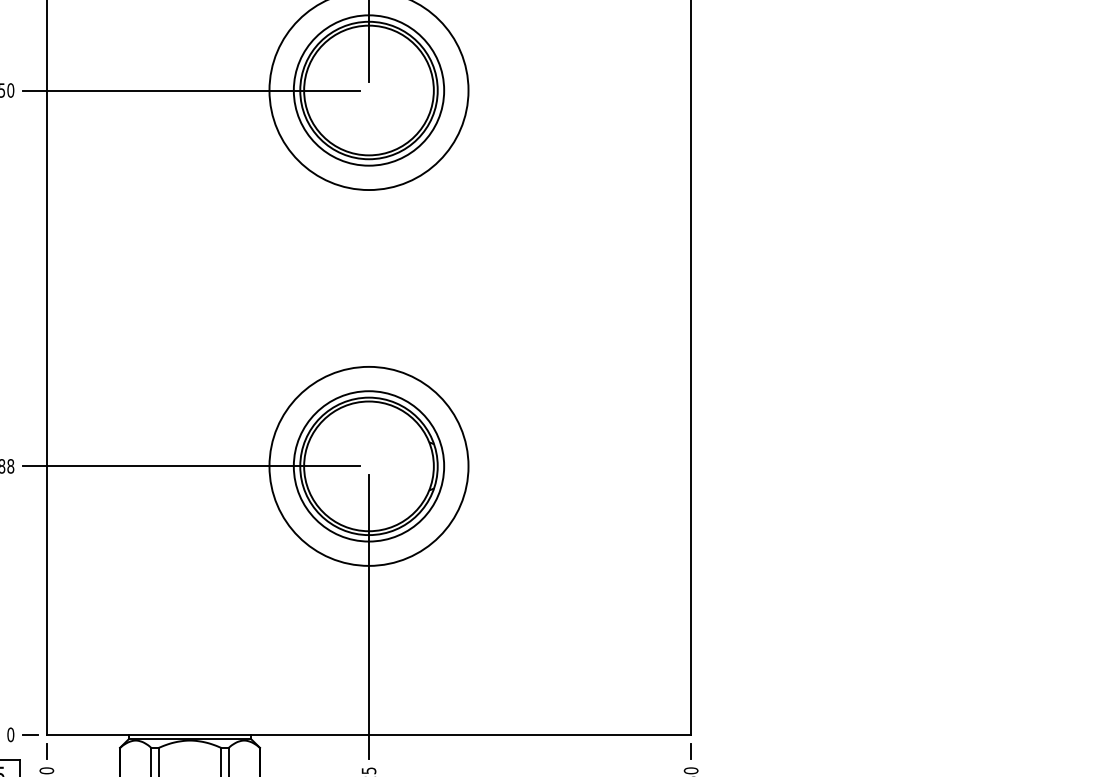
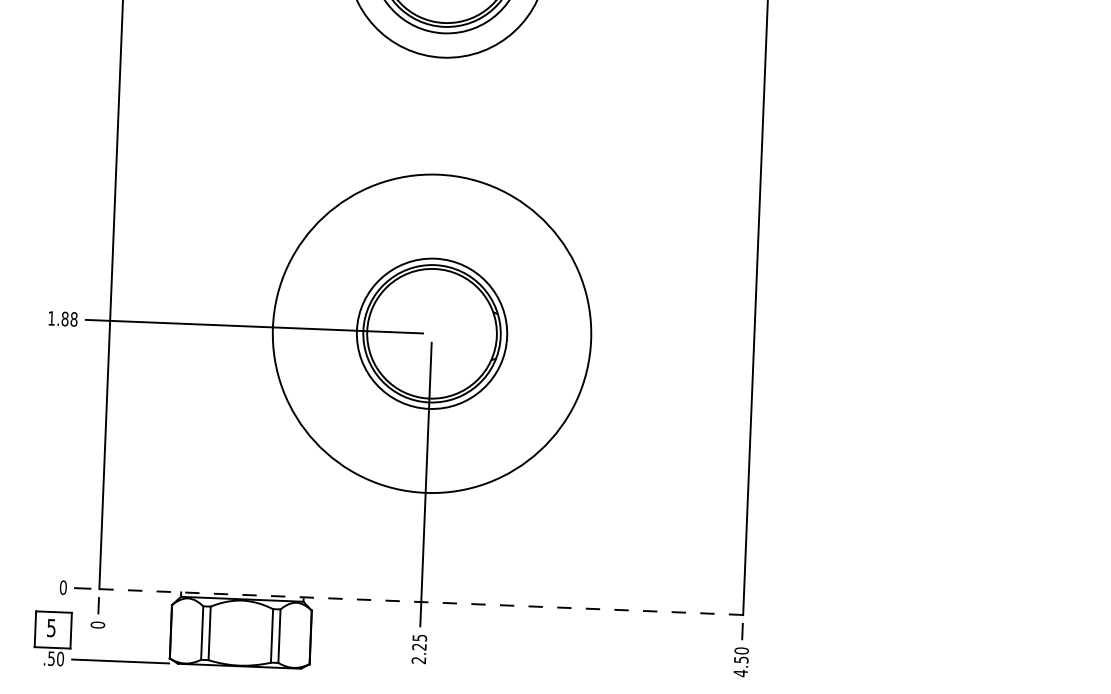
circle: (368, 465) -> (431, 332), size x1.6
line: (369, 734) -> (421, 601), solid -> dashed

